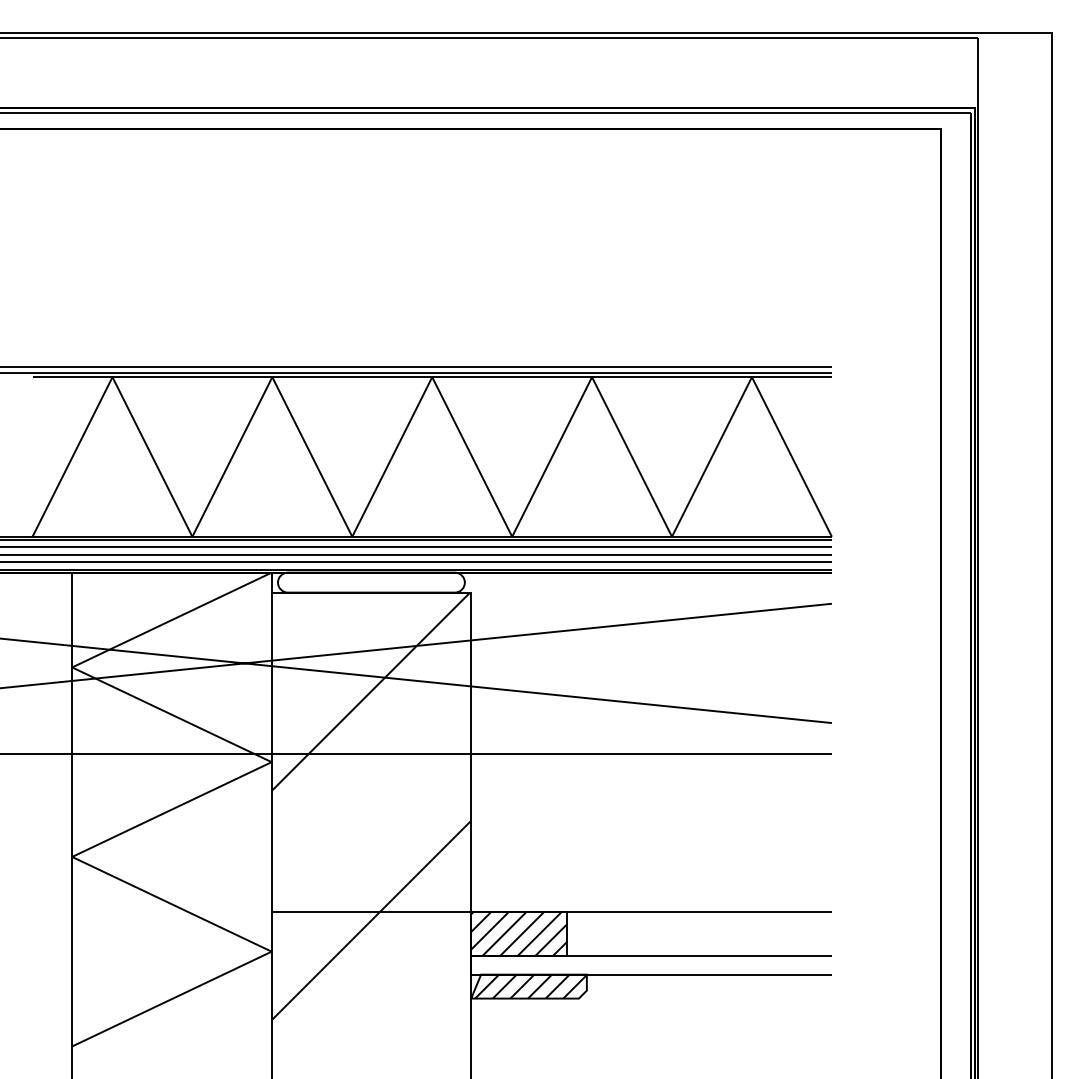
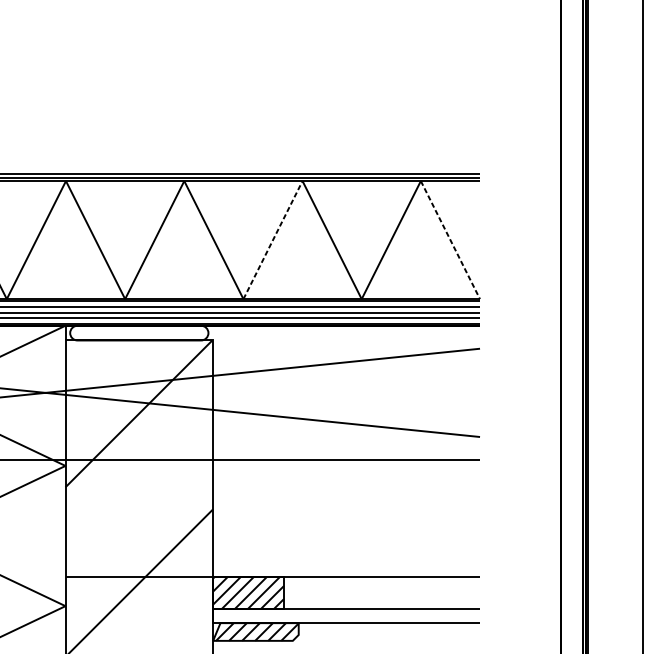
line: (552, 456) -> (273, 239), solid -> dashed
line: (792, 457) -> (450, 240), solid -> dashed

